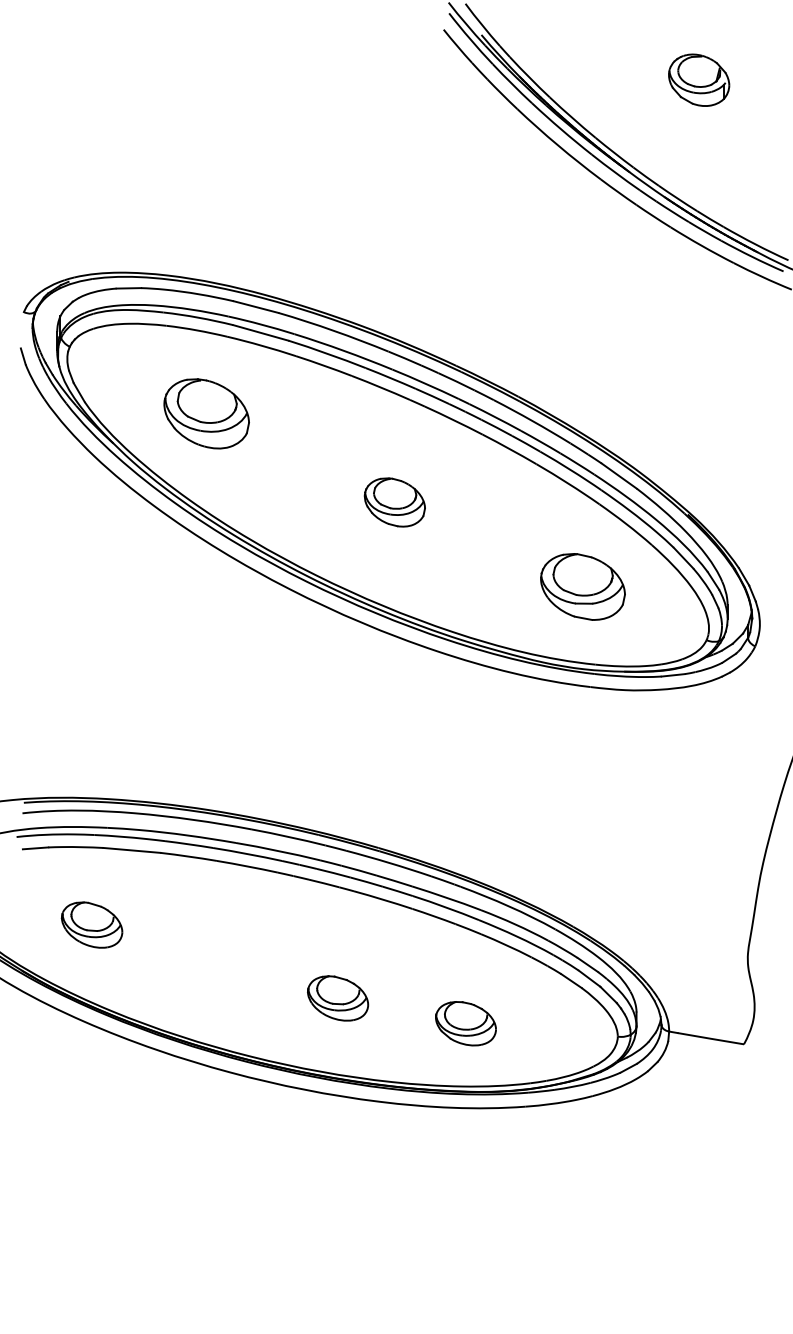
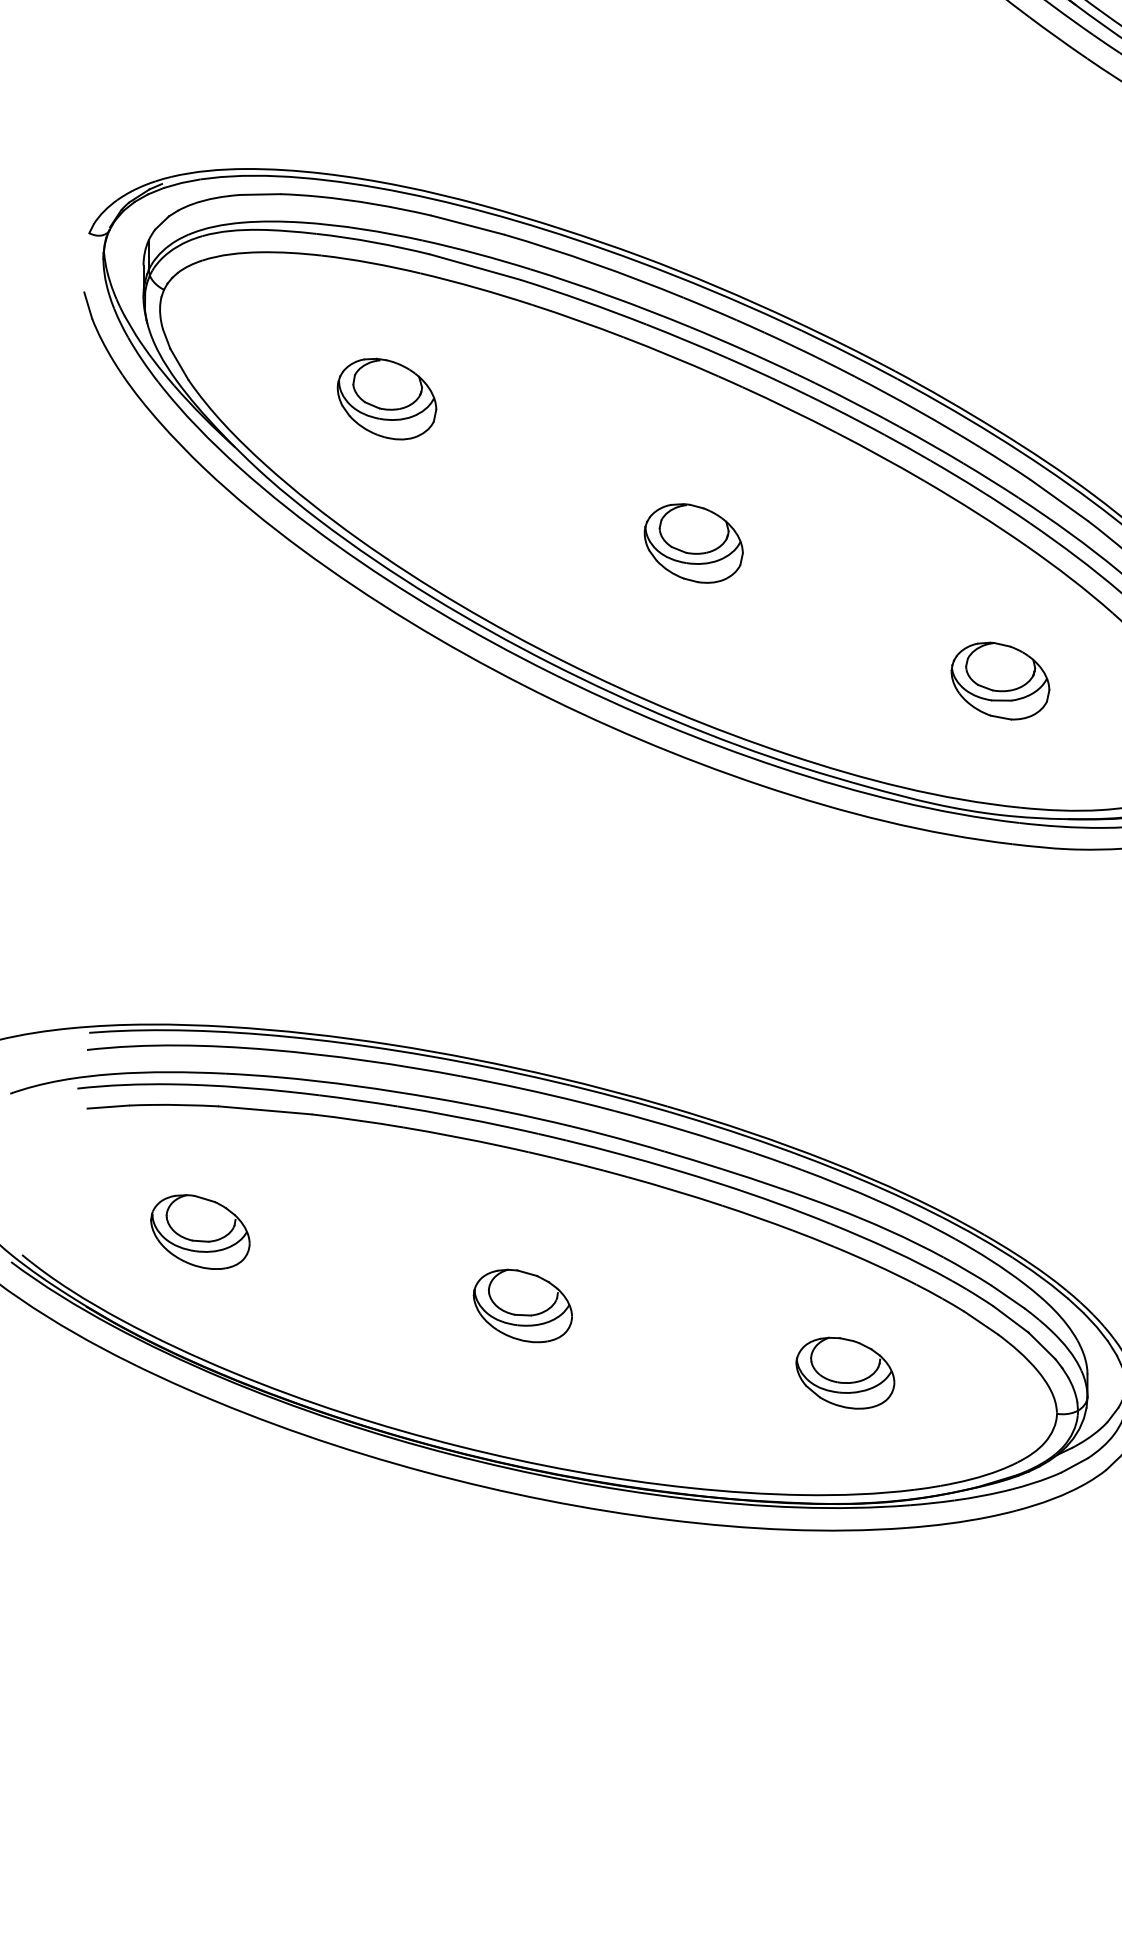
part: (206, 413) -> (386, 398), size x0.71
part: (583, 586) -> (1001, 680), size x0.71
part: (338, 998) -> (523, 1306), moved
part: (465, 1023) -> (844, 1372), moved

